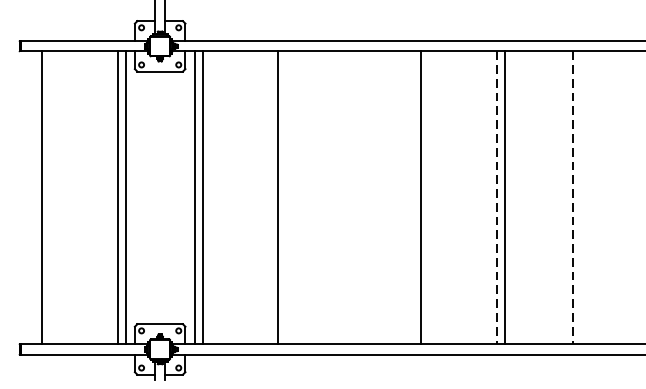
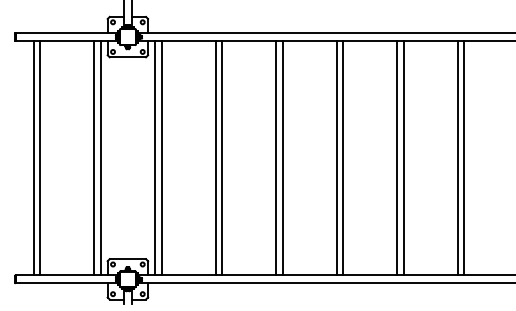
line: (50, 198) -> (40, 158), added
line: (269, 198) -> (215, 158), added
line: (346, 198) -> (276, 158), added
line: (353, 198) -> (282, 158), added
line: (429, 198) -> (343, 158), added
line: (497, 198) -> (397, 158), dashed -> solid
line: (572, 198) -> (457, 158), dashed -> solid
line: (580, 198) -> (463, 158), added

